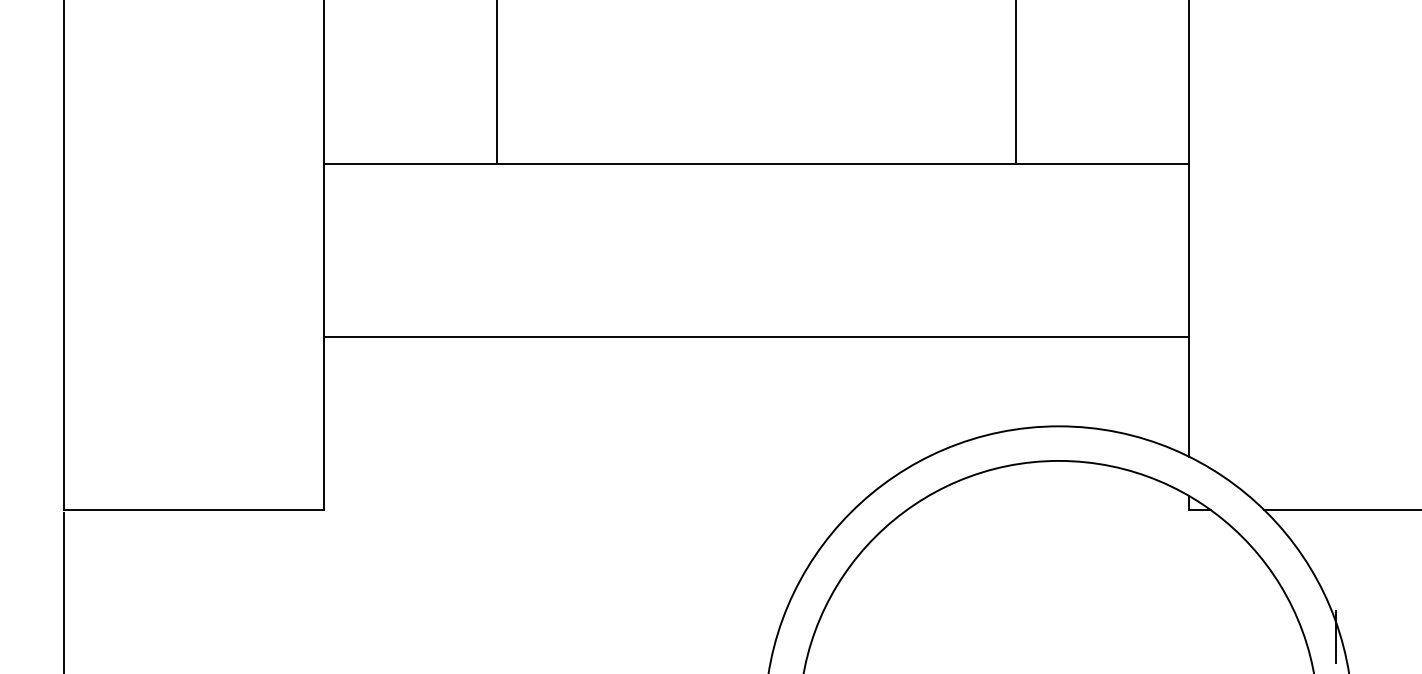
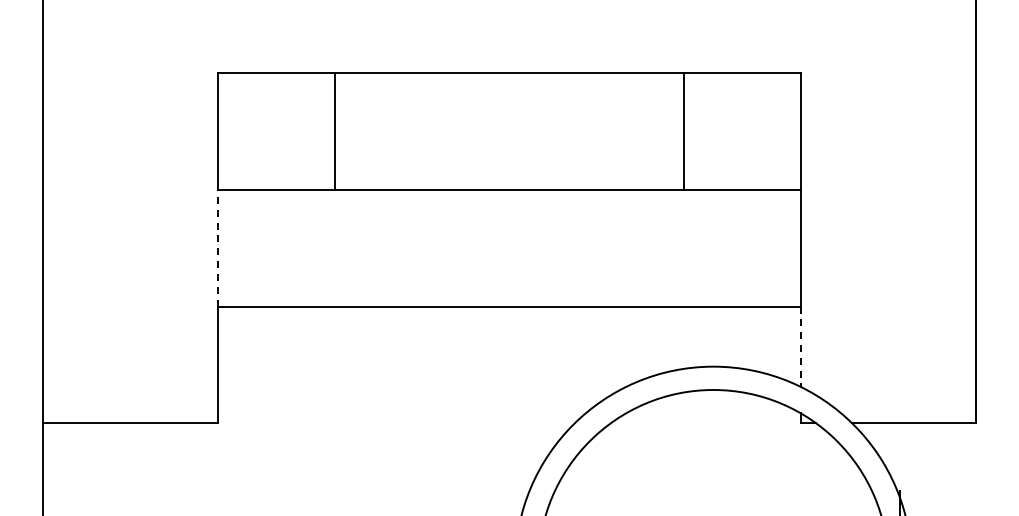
line: (324, 249) -> (218, 247), solid -> dashed
line: (1187, 397) -> (800, 347), solid -> dashed

